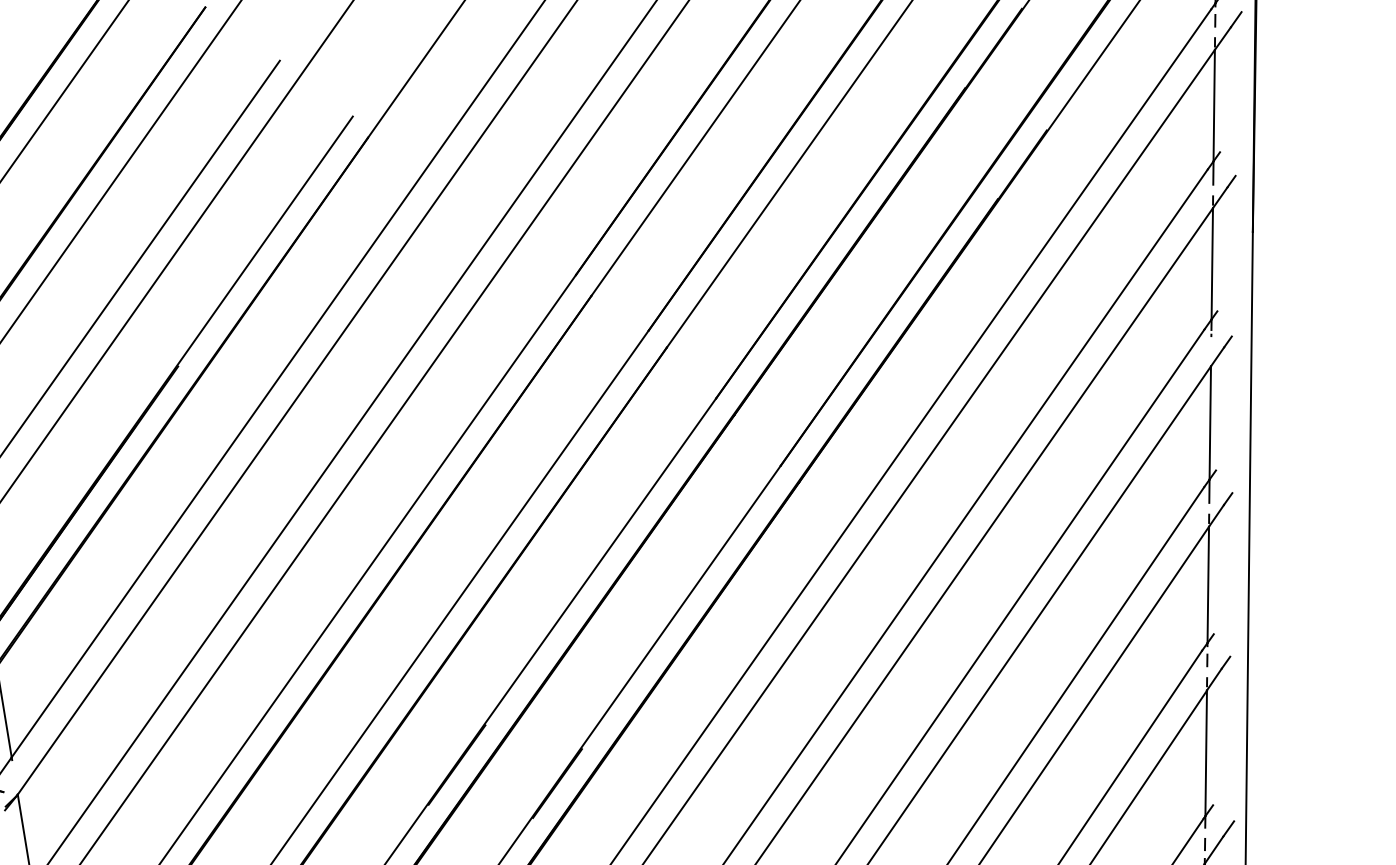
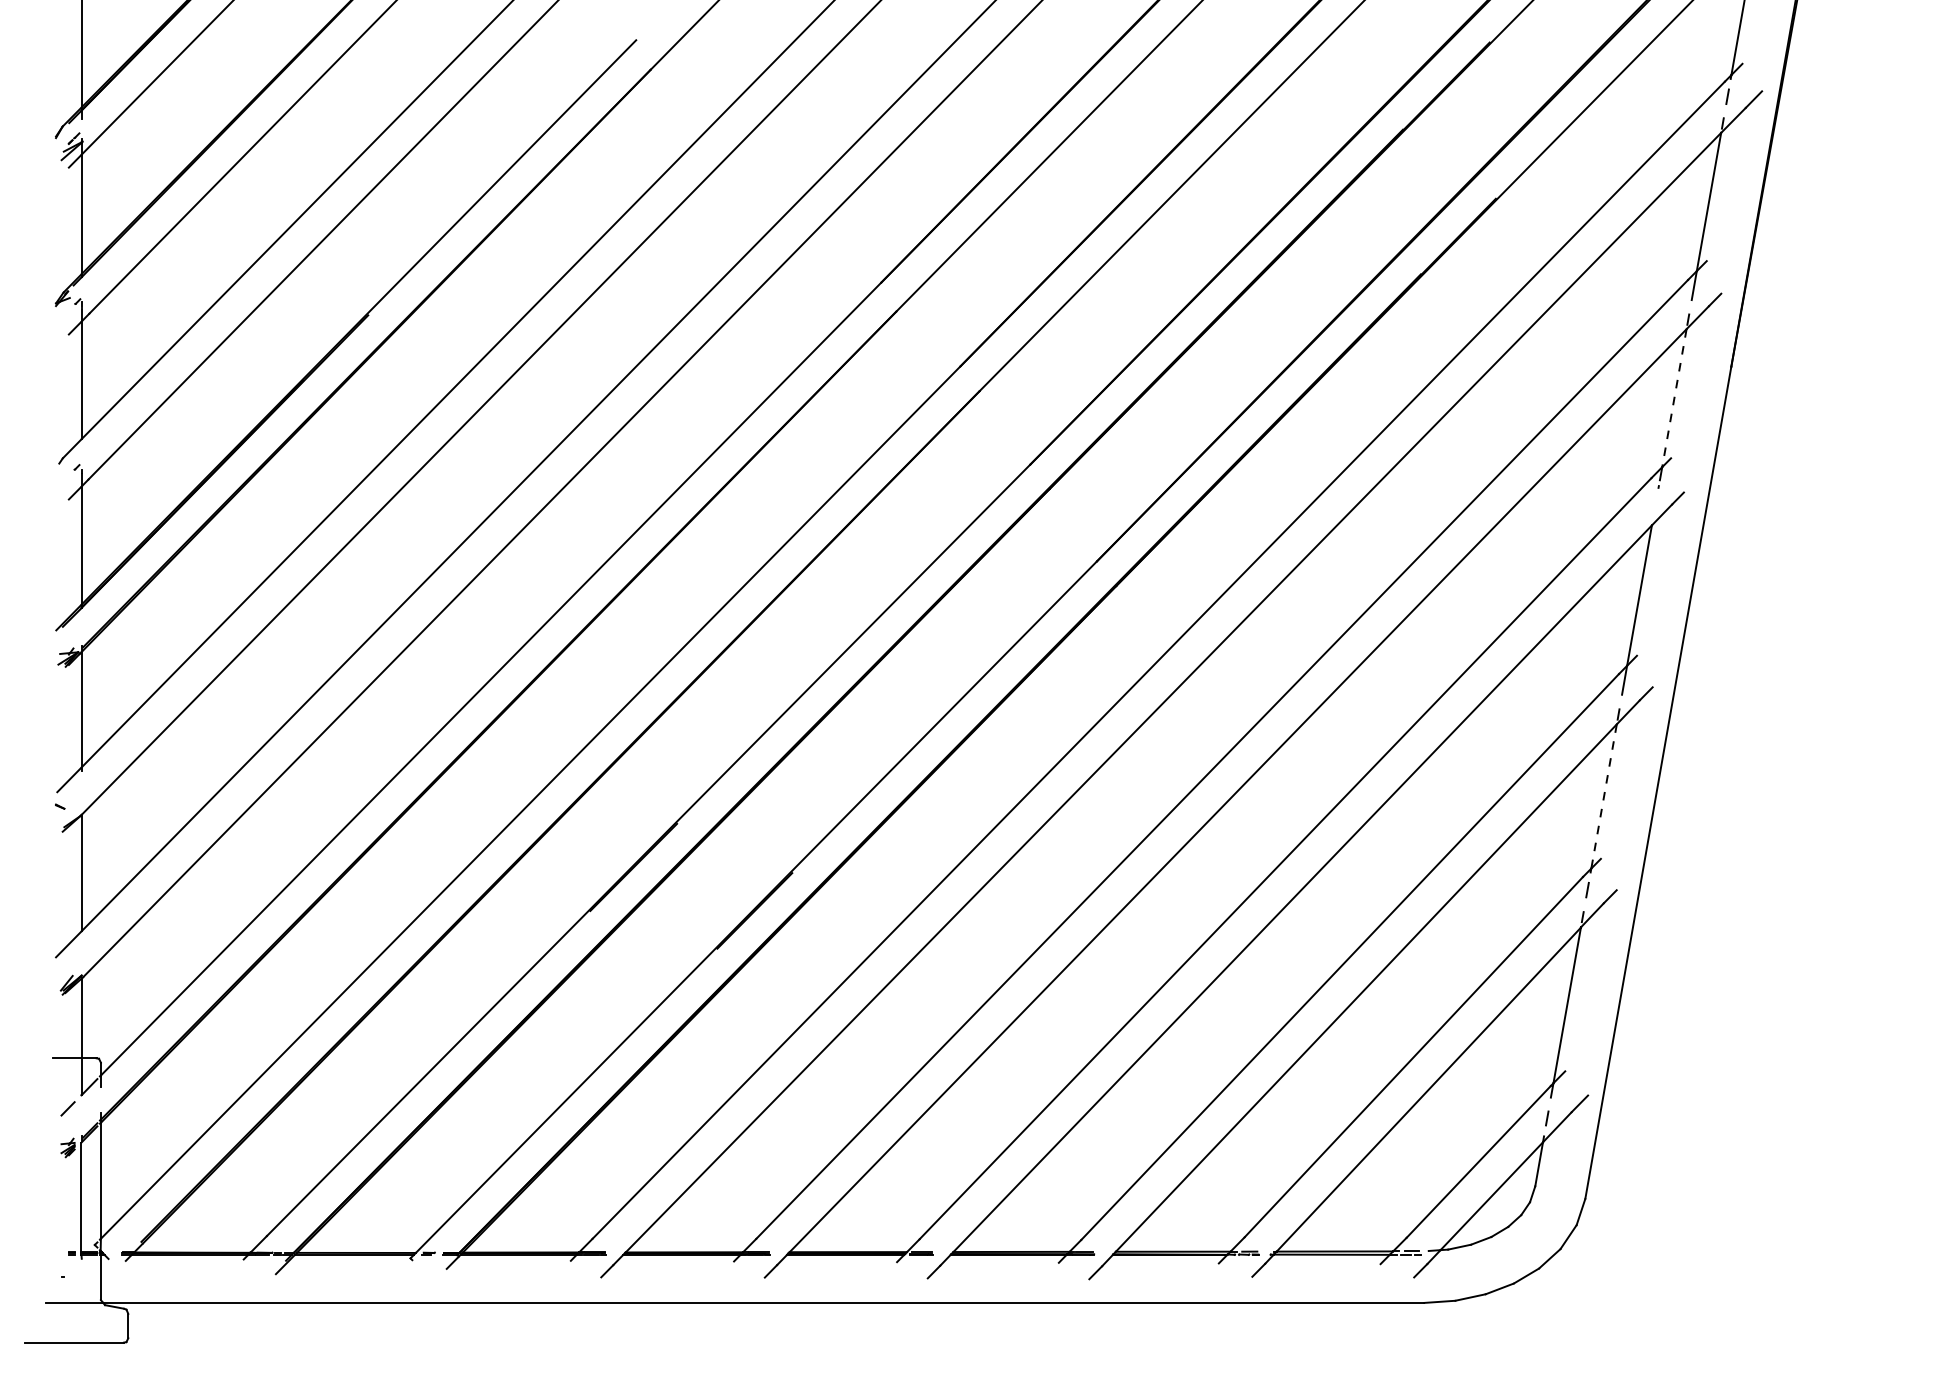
line: (1212, 264) -> (1674, 398), solid -> dashed
line: (1207, 585) -> (1603, 796), solid -> dashed

